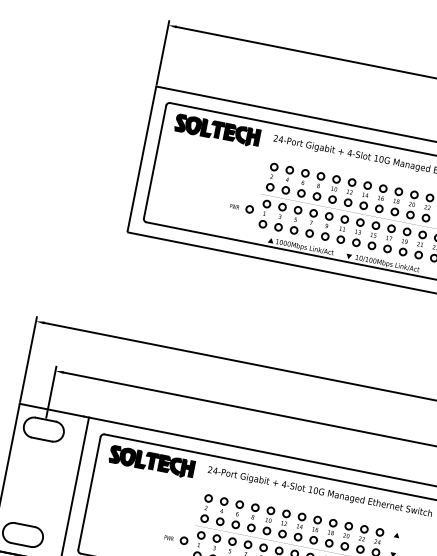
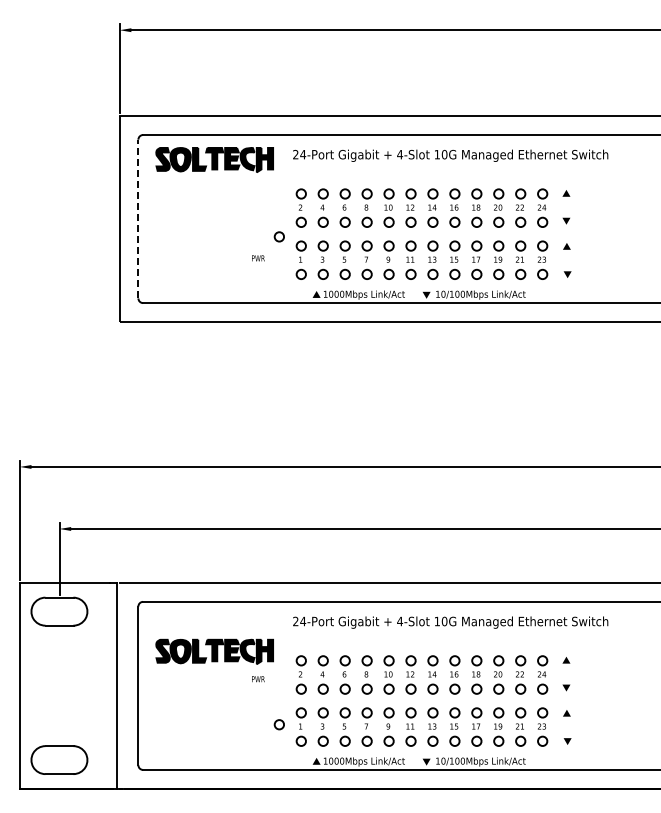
line: (155, 161) -> (138, 218), solid -> dashed
circle: (249, 209) -> (278, 236), moved
part: (151, 461) -> (214, 651), moved
text: (169, 538) -> (258, 679), moved

